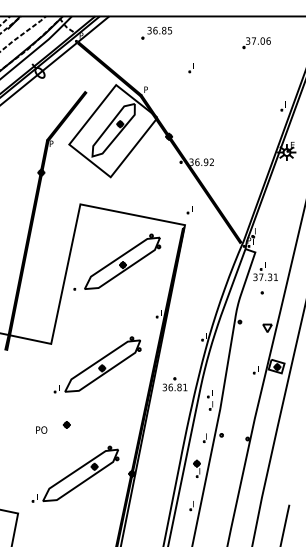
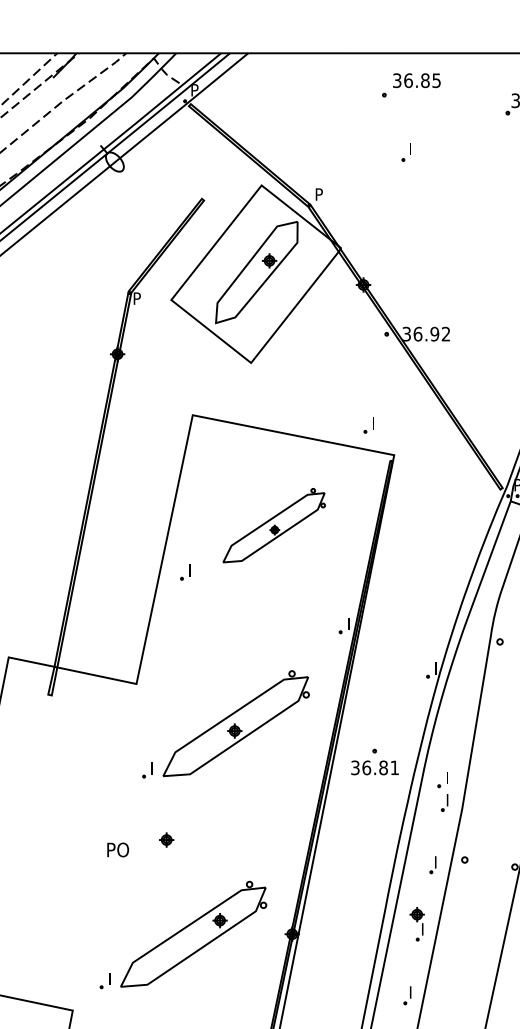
part: (156, 32) -> (410, 84), moved
part: (189, 210) -> (368, 427), moved
part: (122, 261) -> (273, 525), size x0.7

